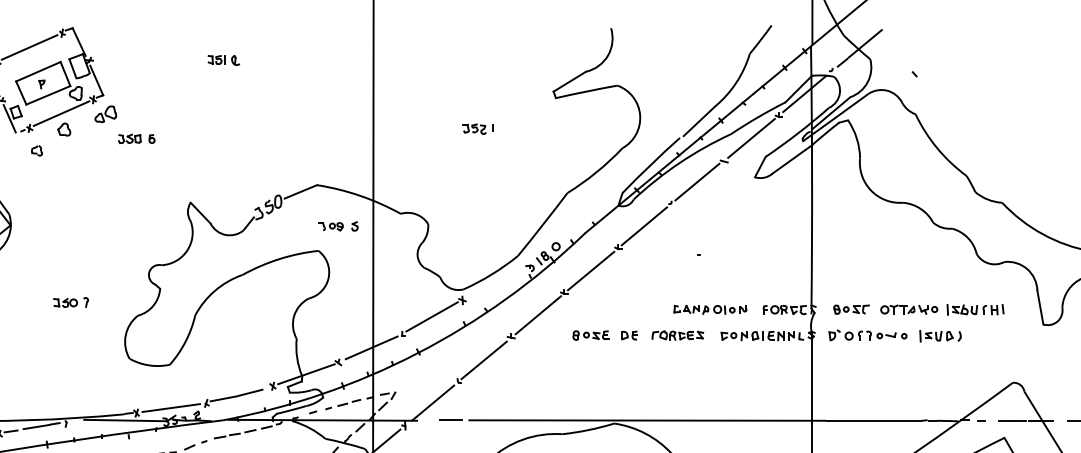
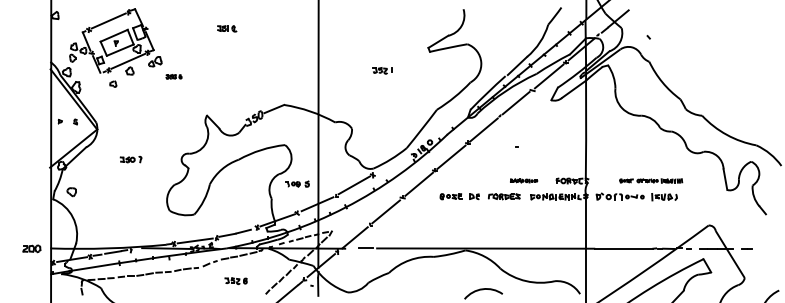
part: (135, 138) -> (173, 76), size x0.7
part: (338, 225) -> (297, 183), moved
part: (70, 302) -> (130, 159), moved
part: (709, 308) -> (523, 180), size x0.6
part: (917, 308) -> (650, 180), size x0.6

